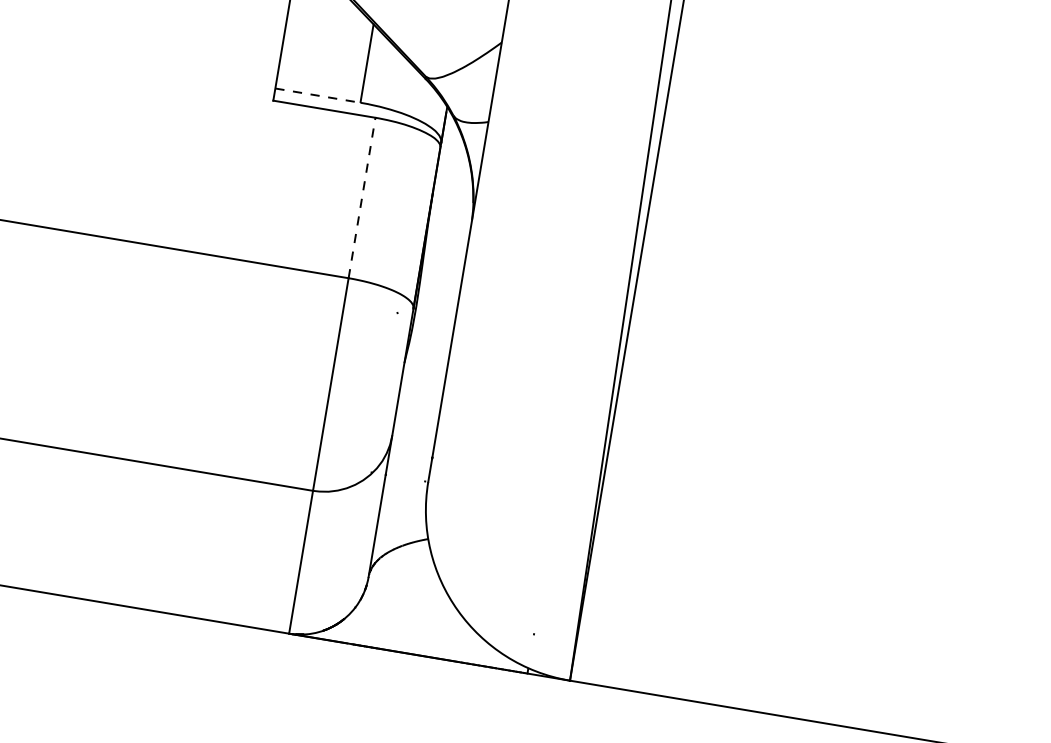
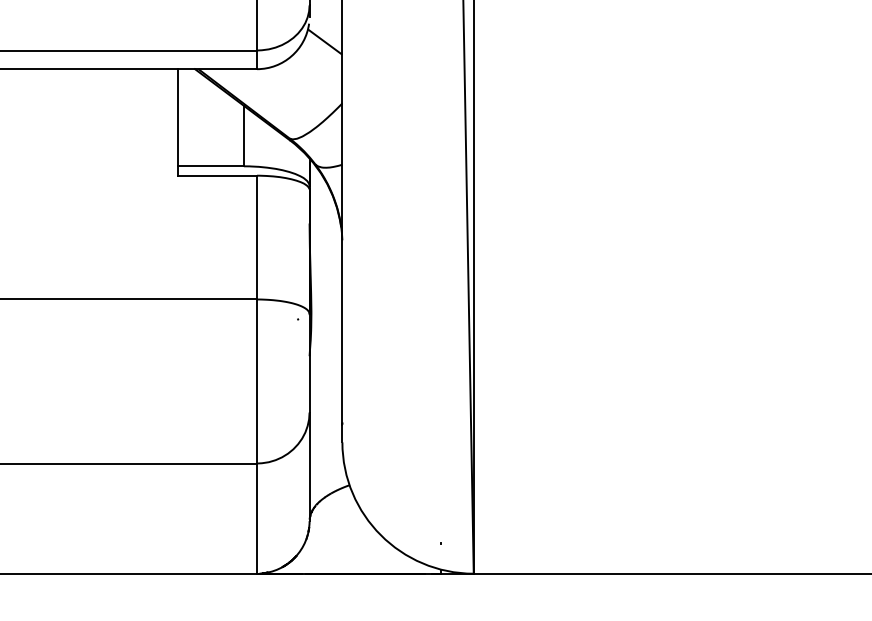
line: (318, 95) -> (211, 166), dashed -> solid
line: (362, 197) -> (257, 237), dashed -> solid

